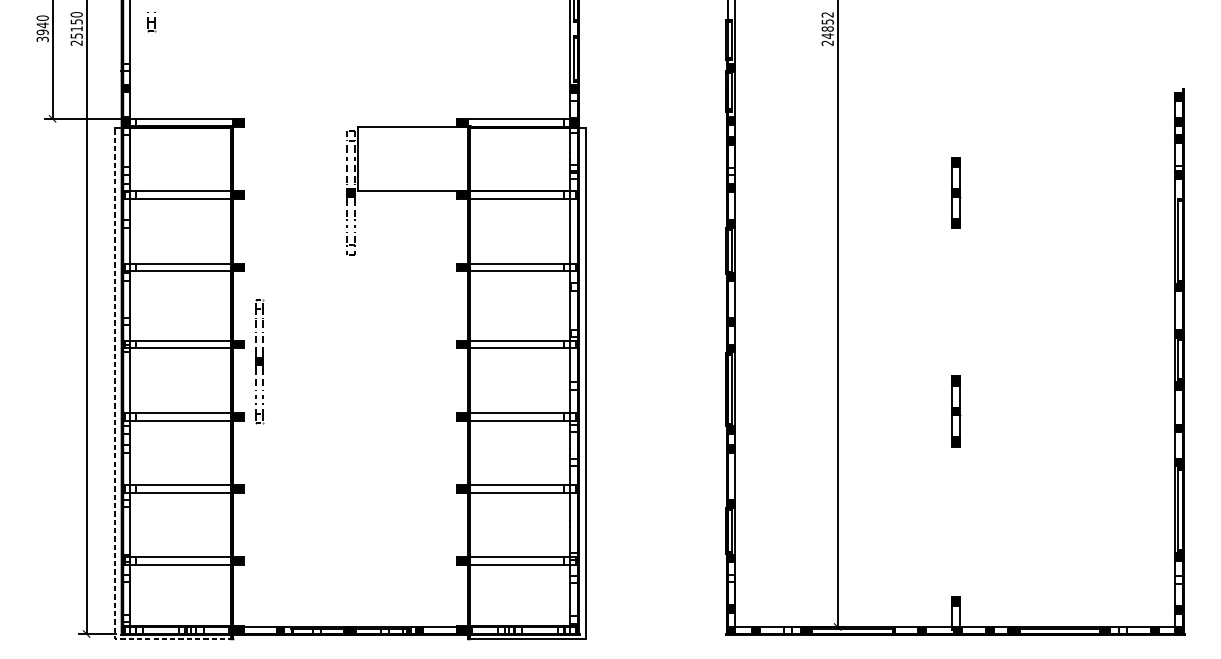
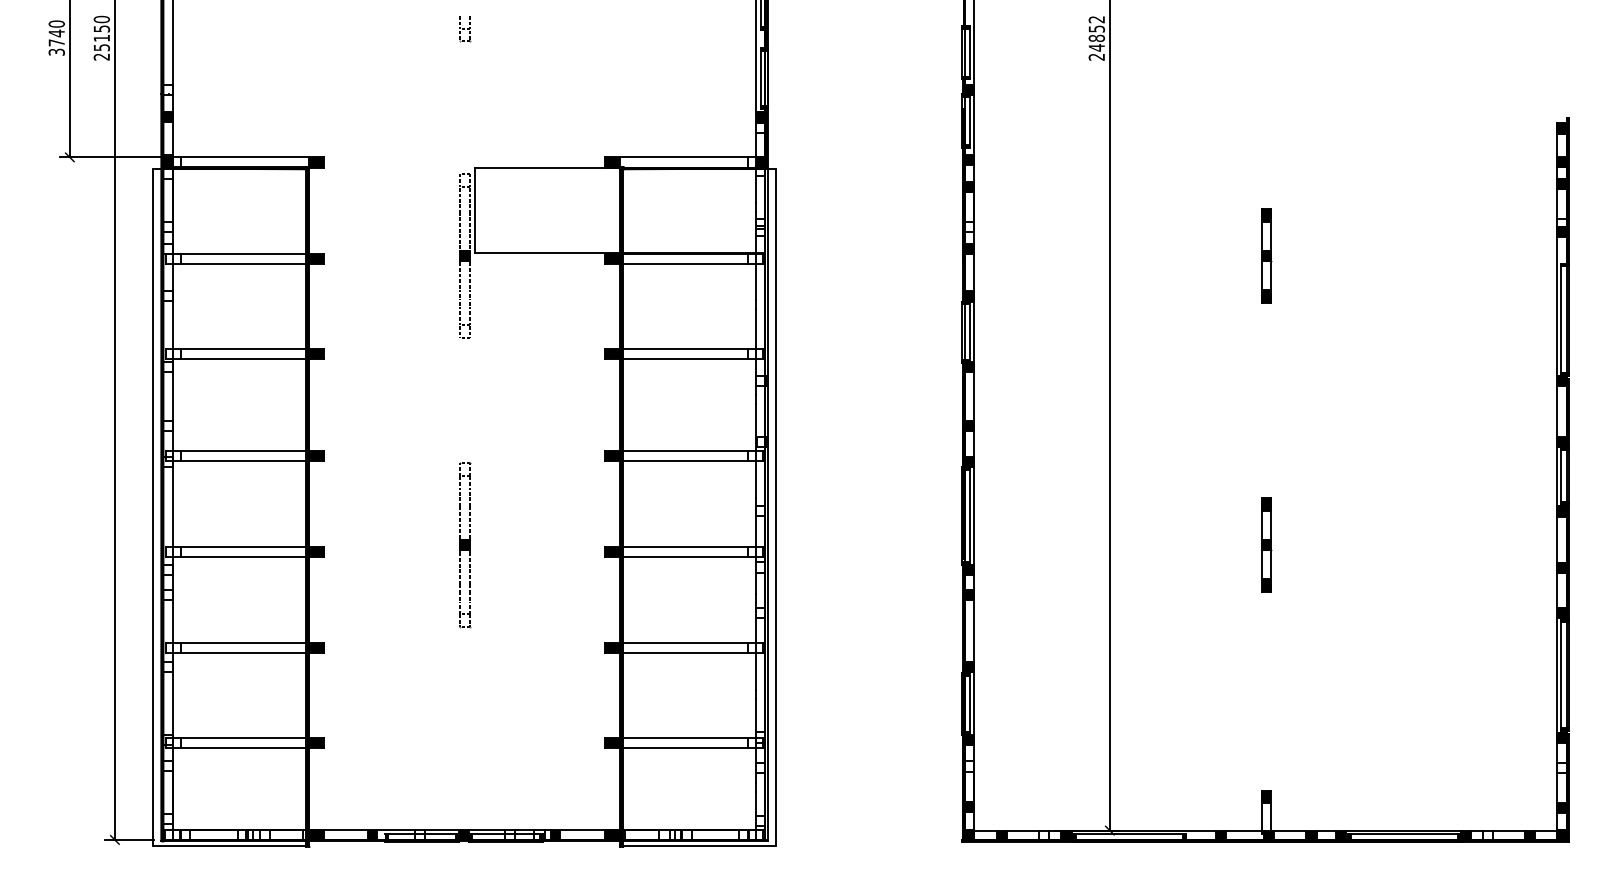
part: (151, 22) -> (465, 29), moved
text: (42, 32) -> (56, 42), 3940 -> 3740
part: (259, 361) -> (465, 545), moved
line: (114, 442) -> (152, 586), dashed -> solid

